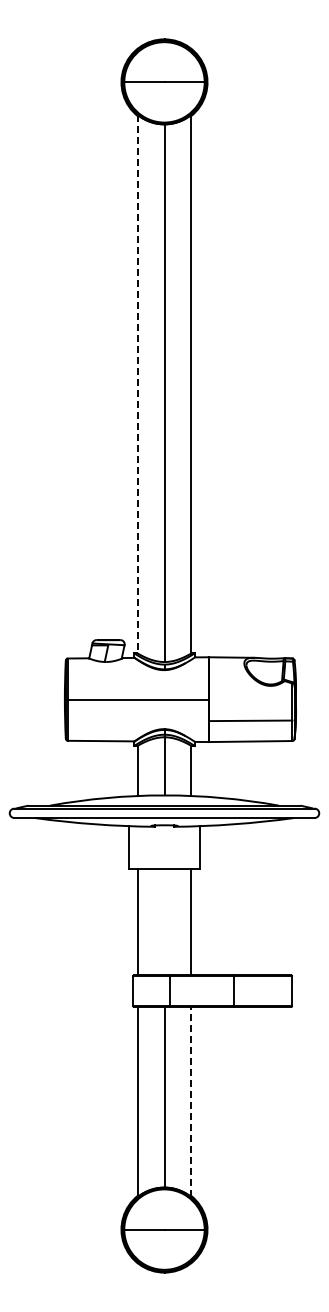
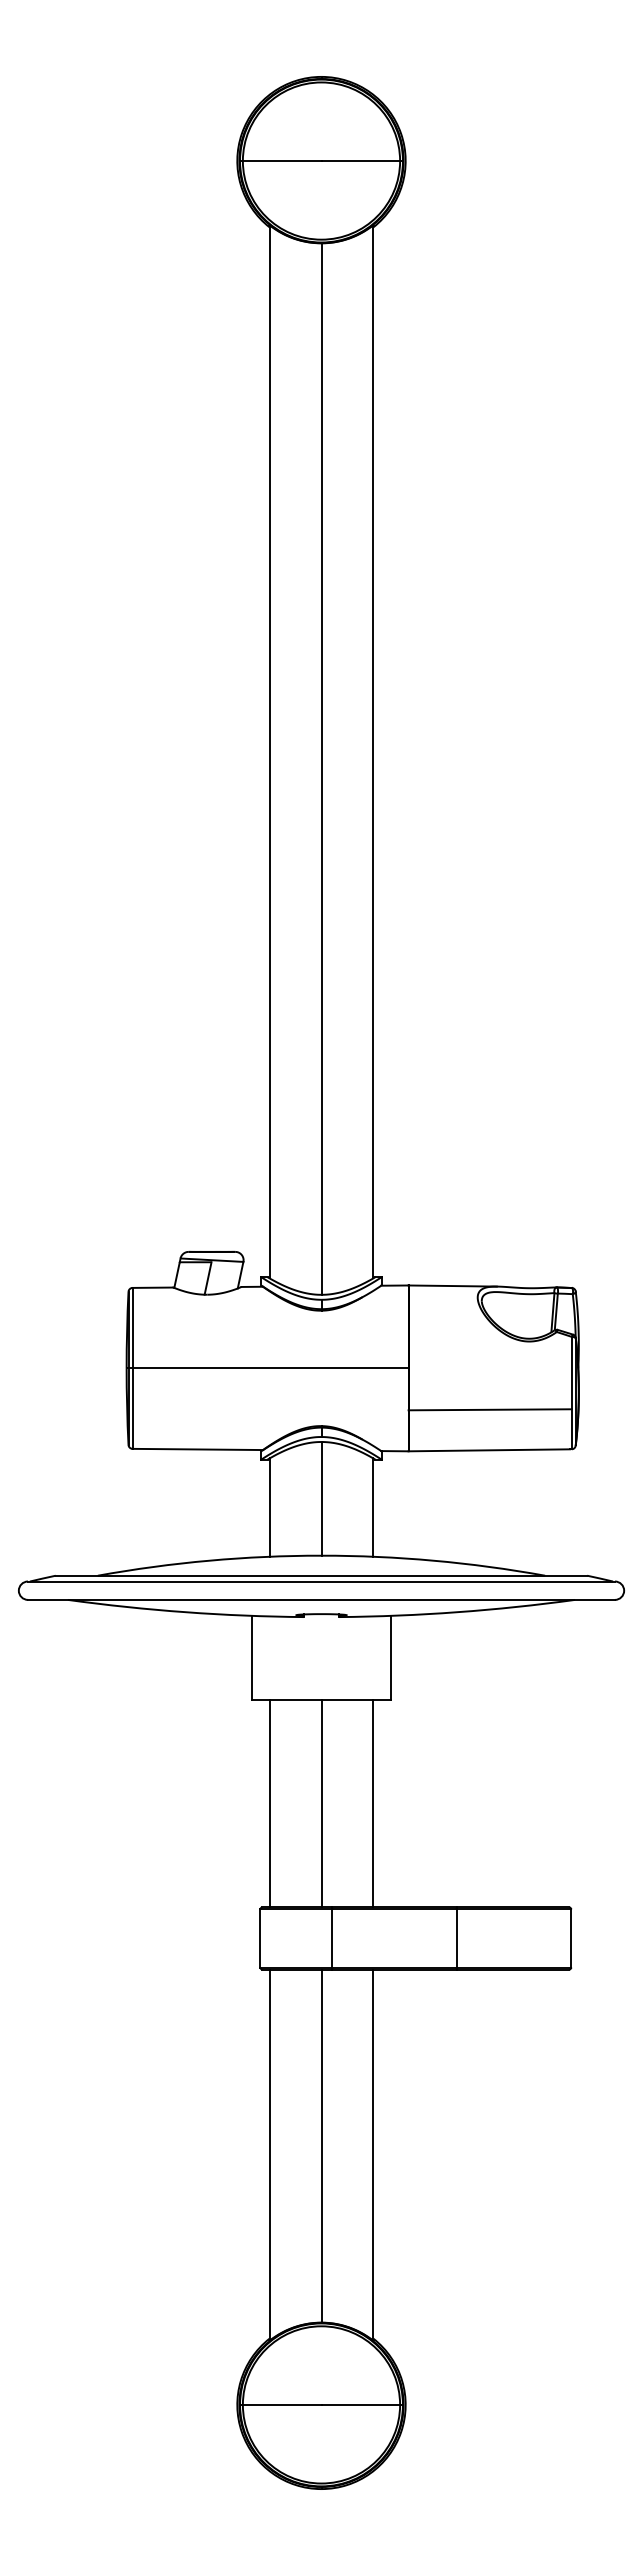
line: (138, 384) -> (270, 751), dashed -> solid
line: (164, 922) -> (321, 1804), added
line: (190, 1101) -> (372, 2154), dashed -> solid

